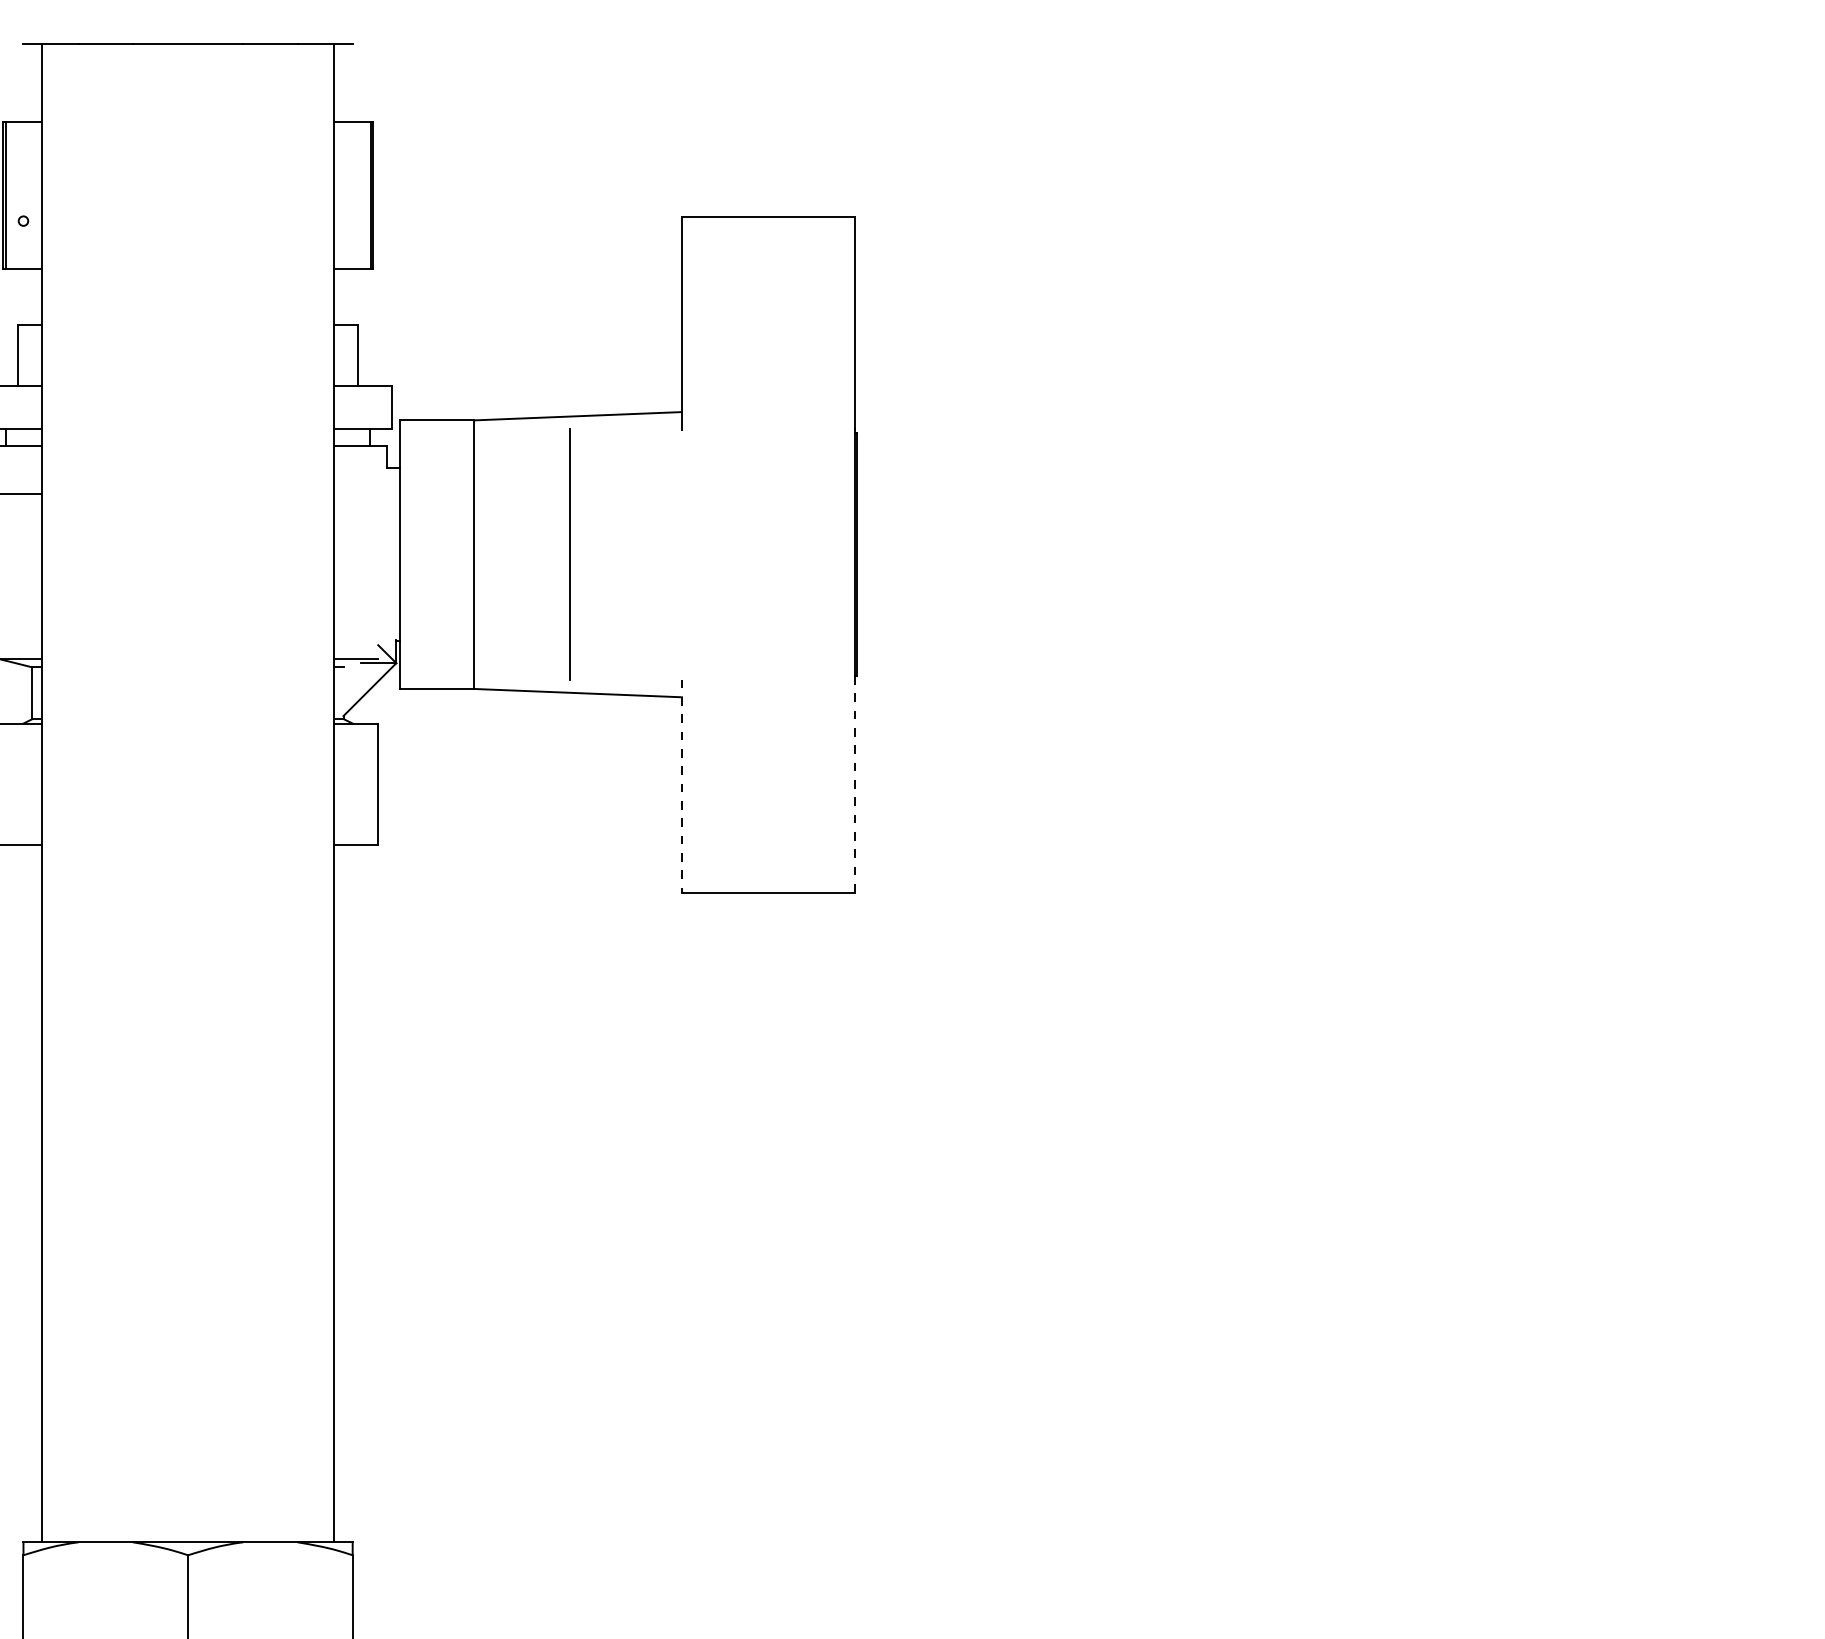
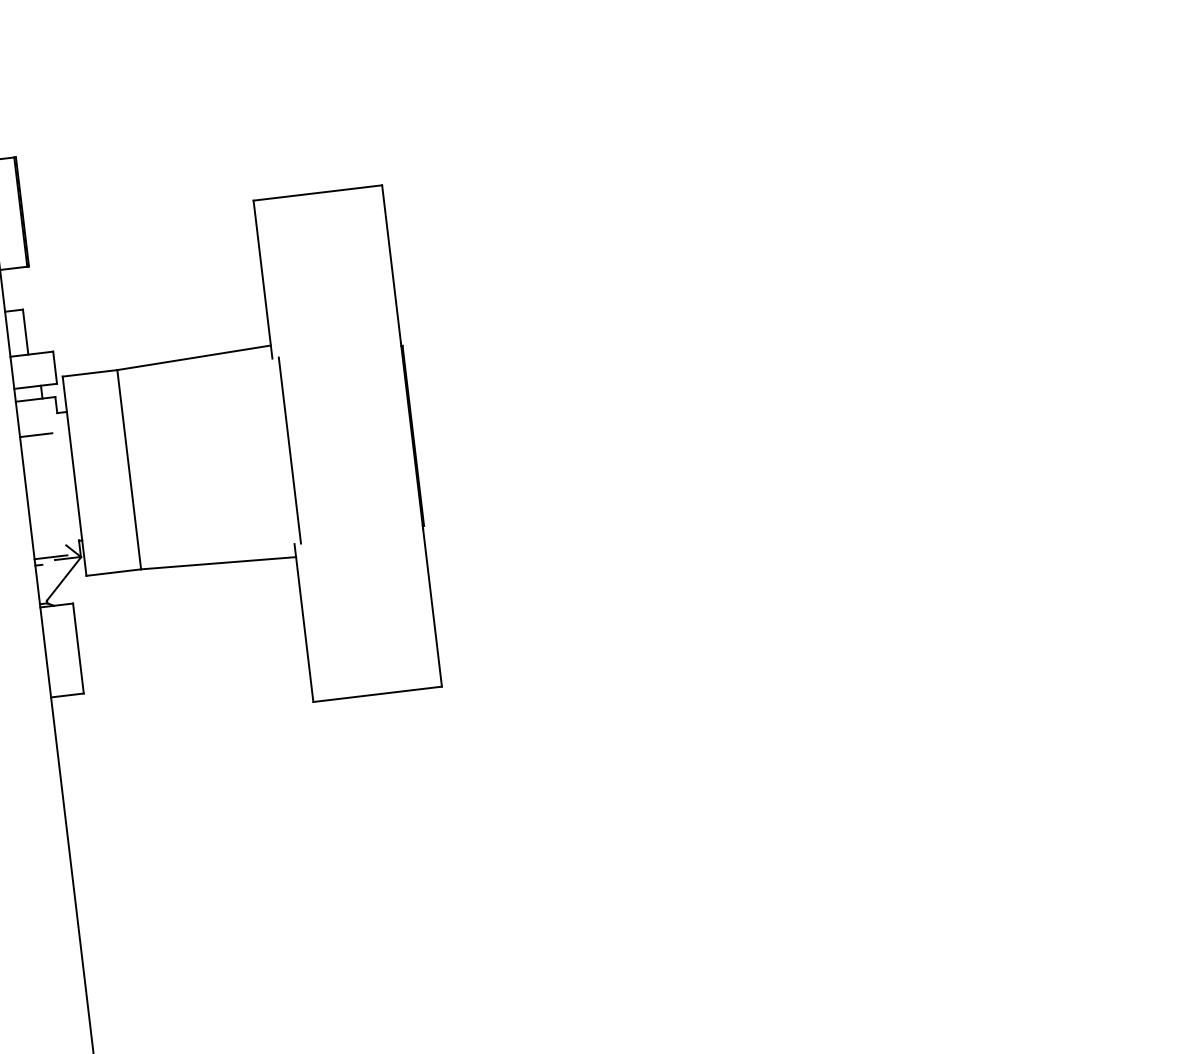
line: (355, 494) -> (36, 435), added
line: (569, 554) -> (289, 450), moved
line: (855, 785) -> (432, 607), dashed -> solid
line: (681, 786) -> (303, 623), dashed -> solid

